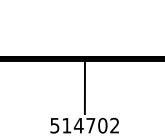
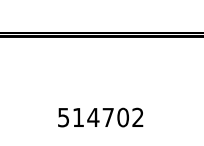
line: (84, 87) -> (100, 70), removed

